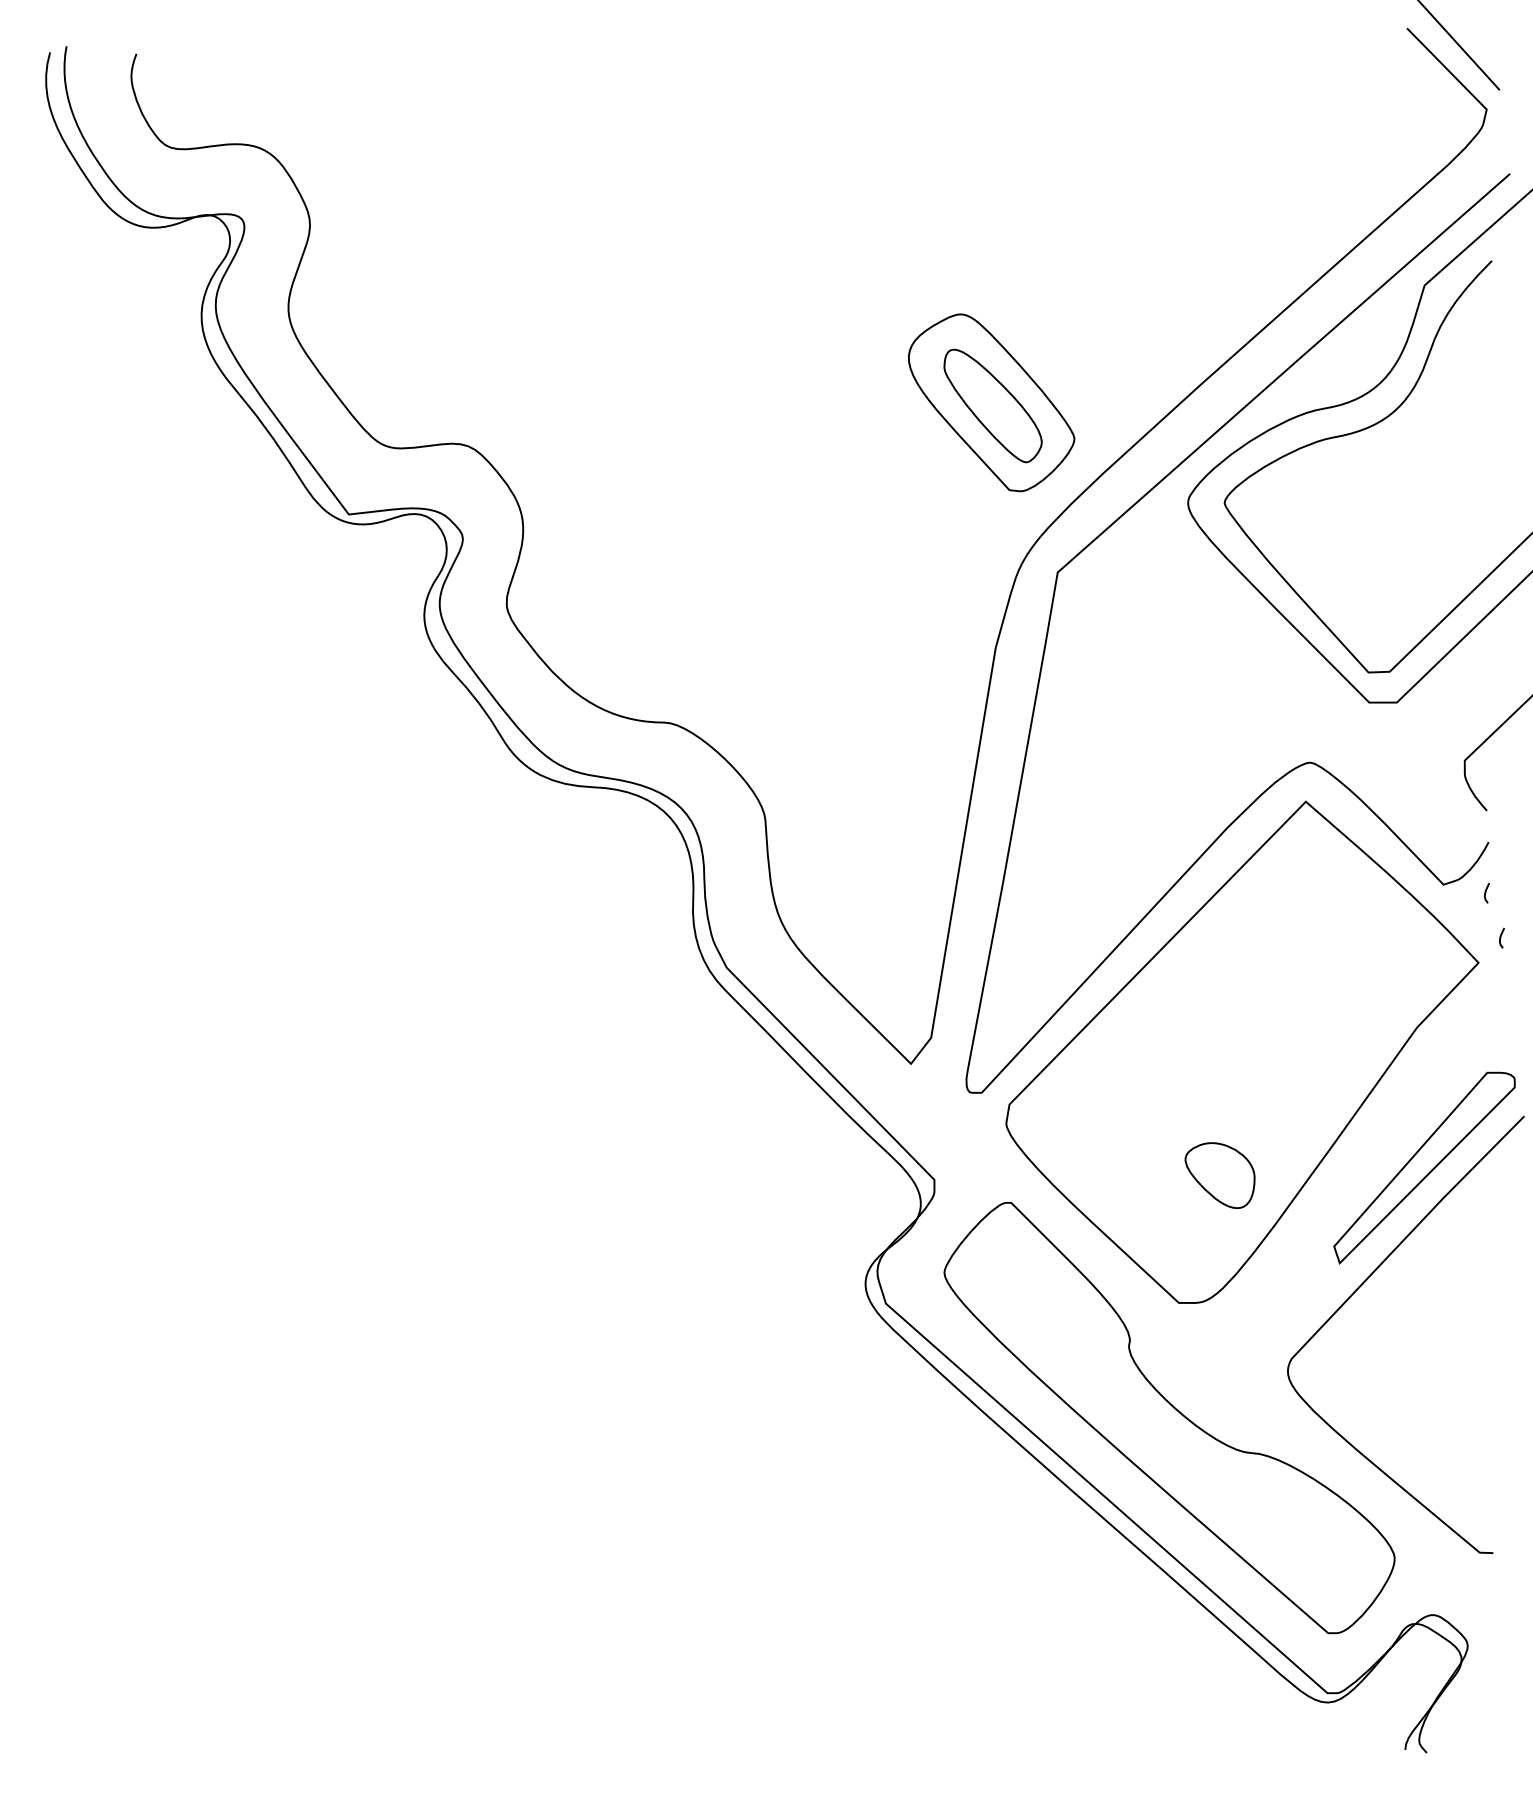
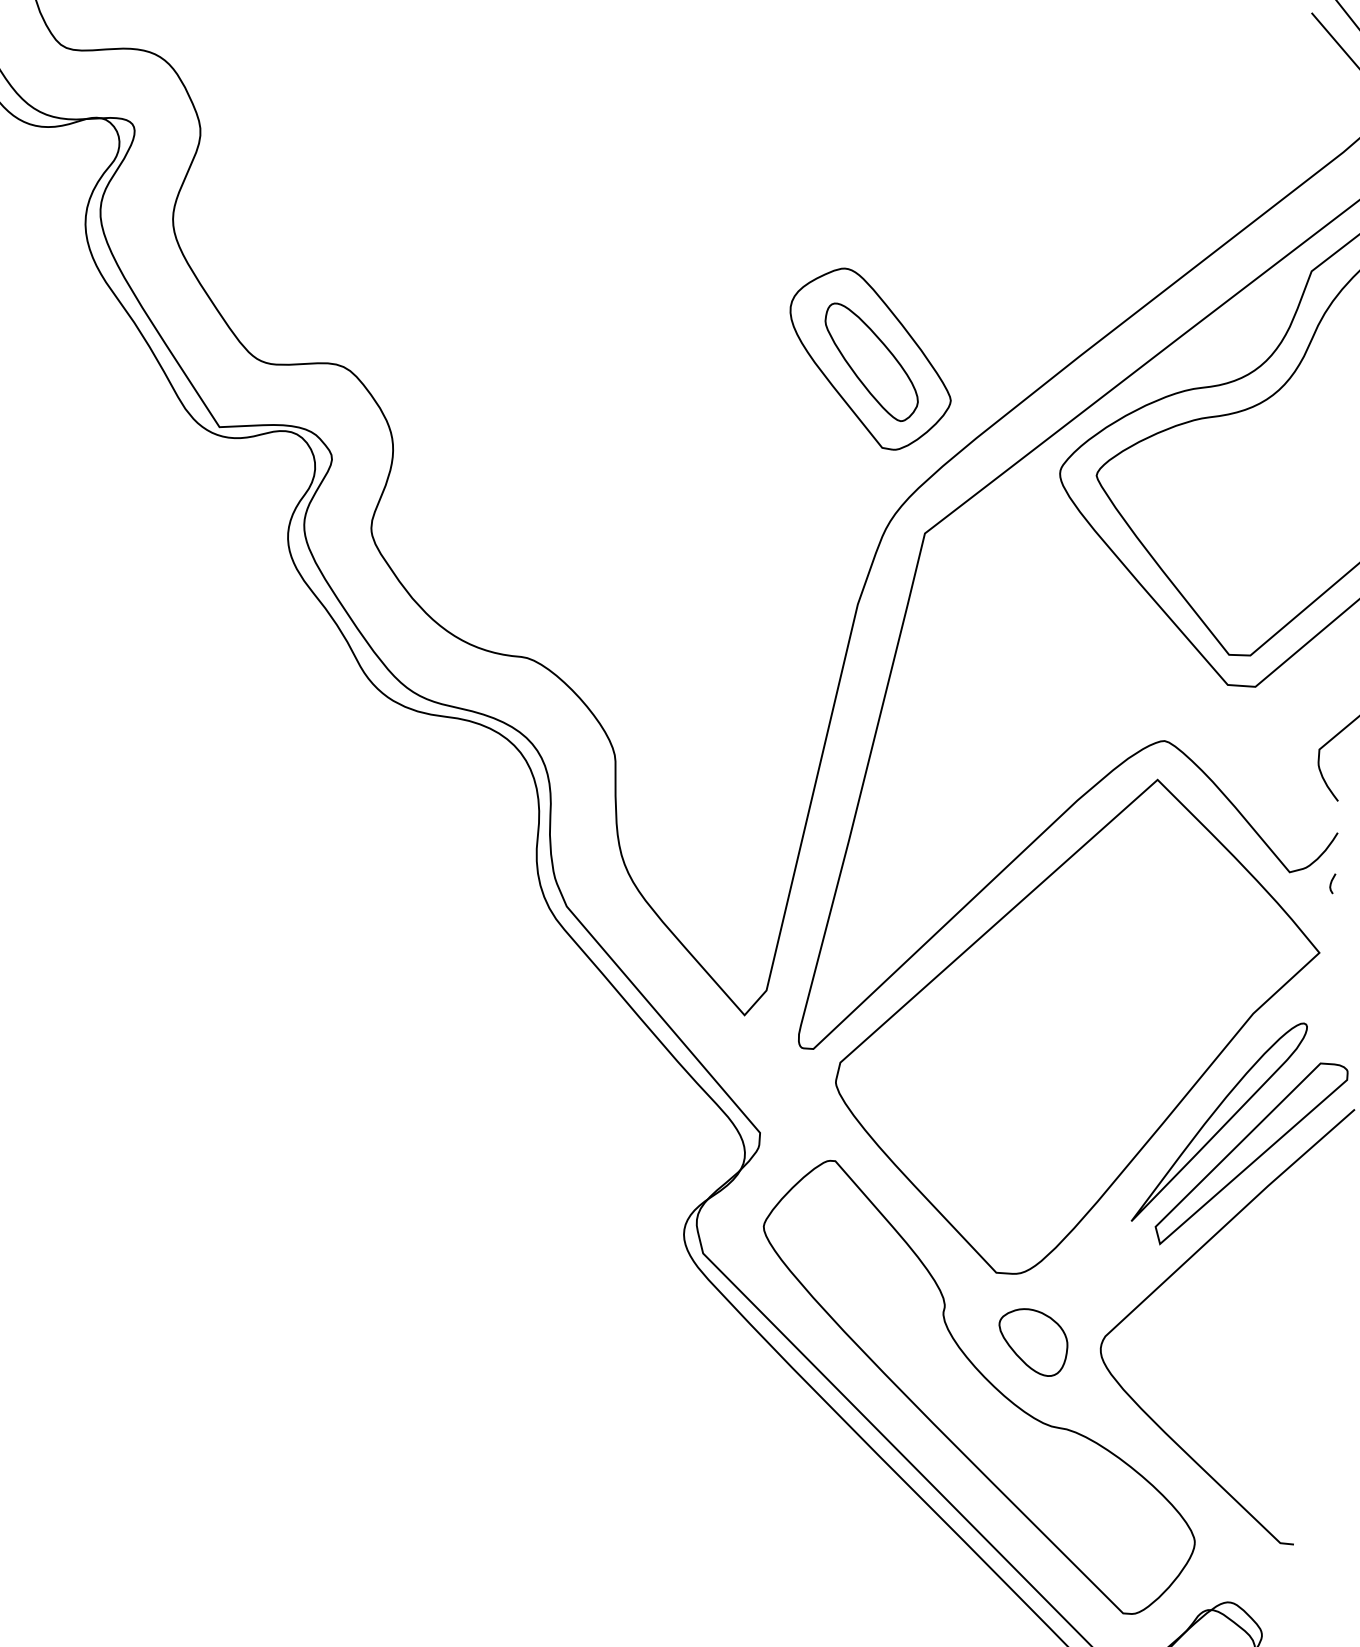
curve: (1501, 937) -> (1344, 929), removed
part: (1390, 1138) -> (1219, 1122), added
part: (1219, 1175) -> (1032, 1342), moved

